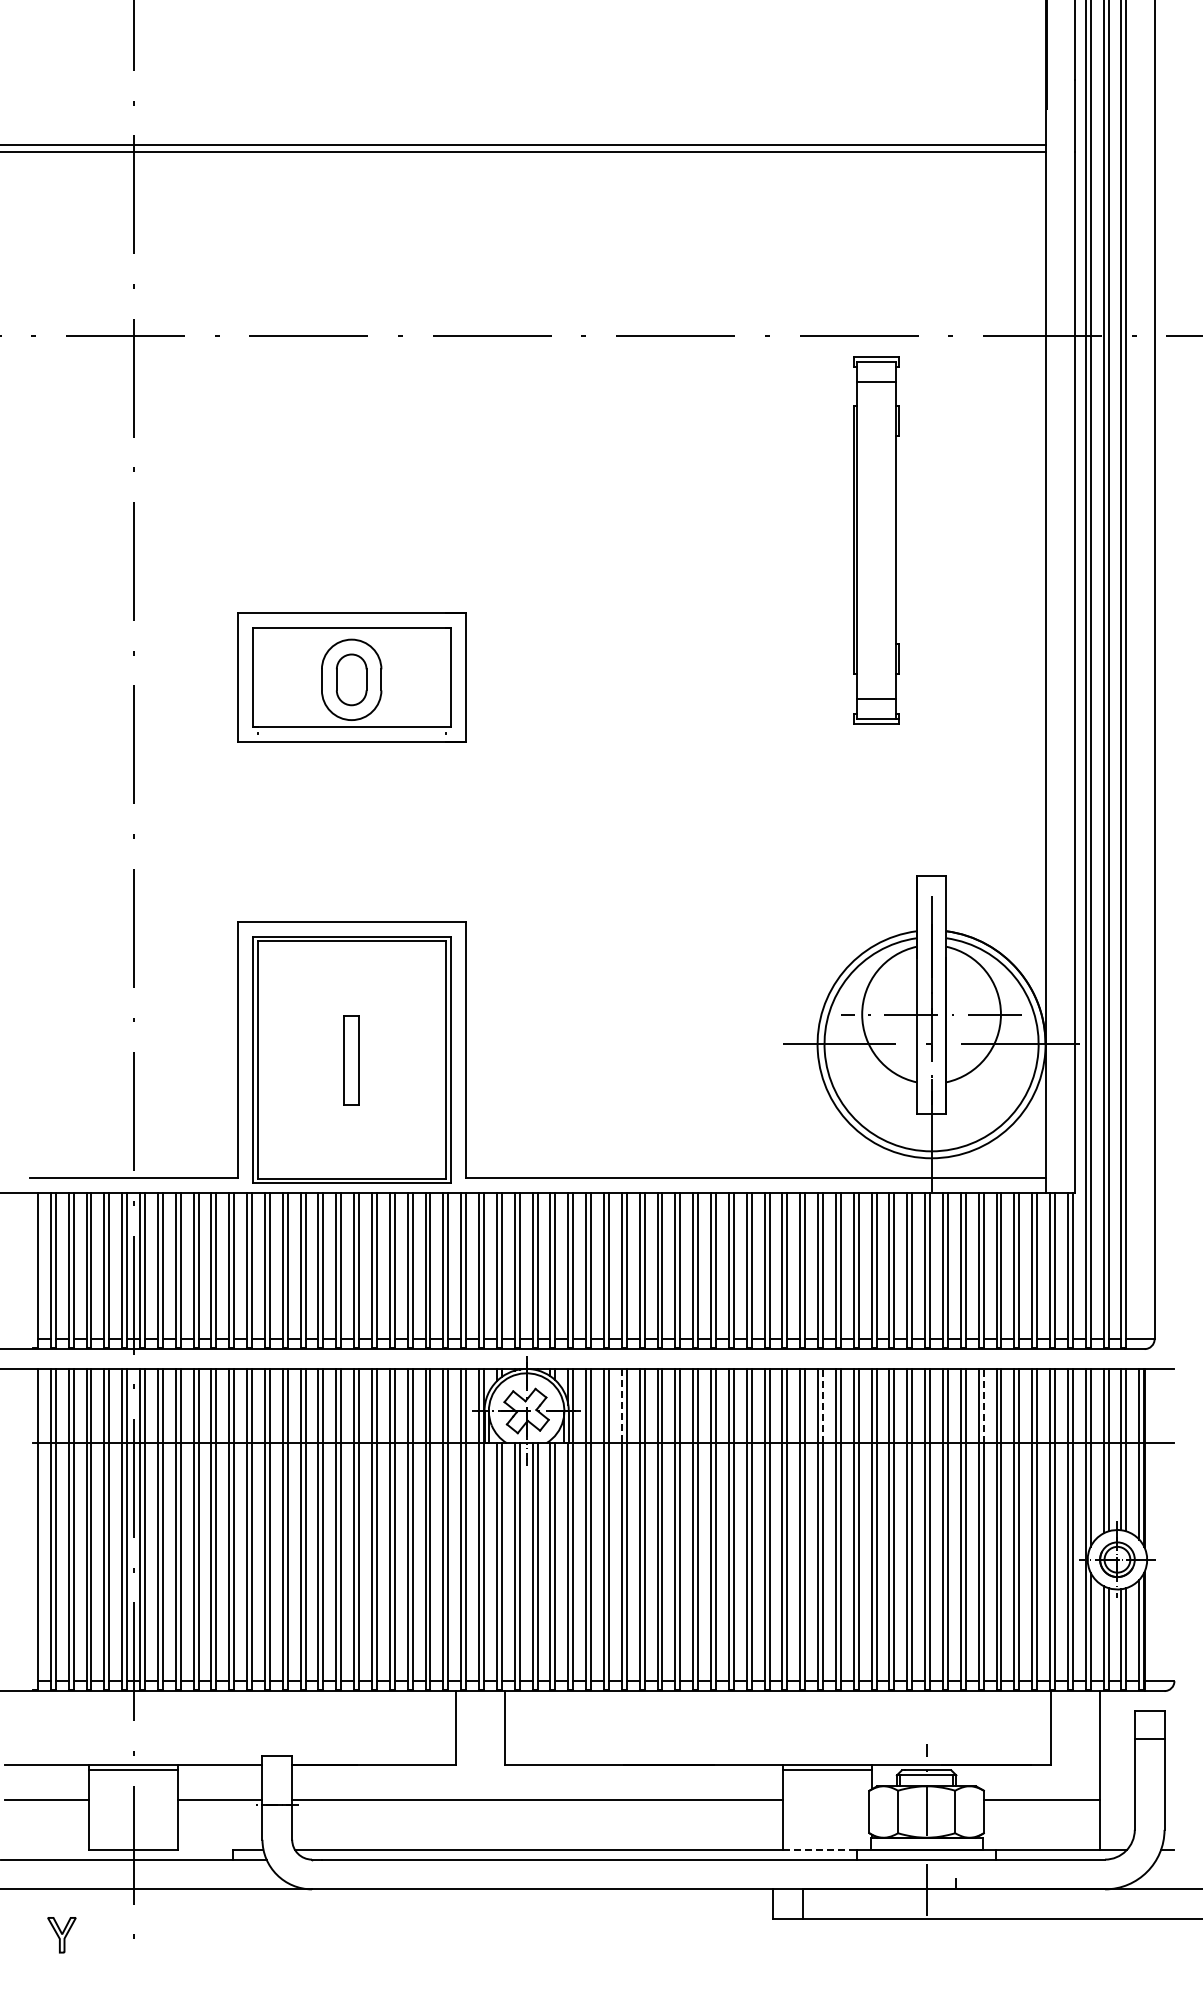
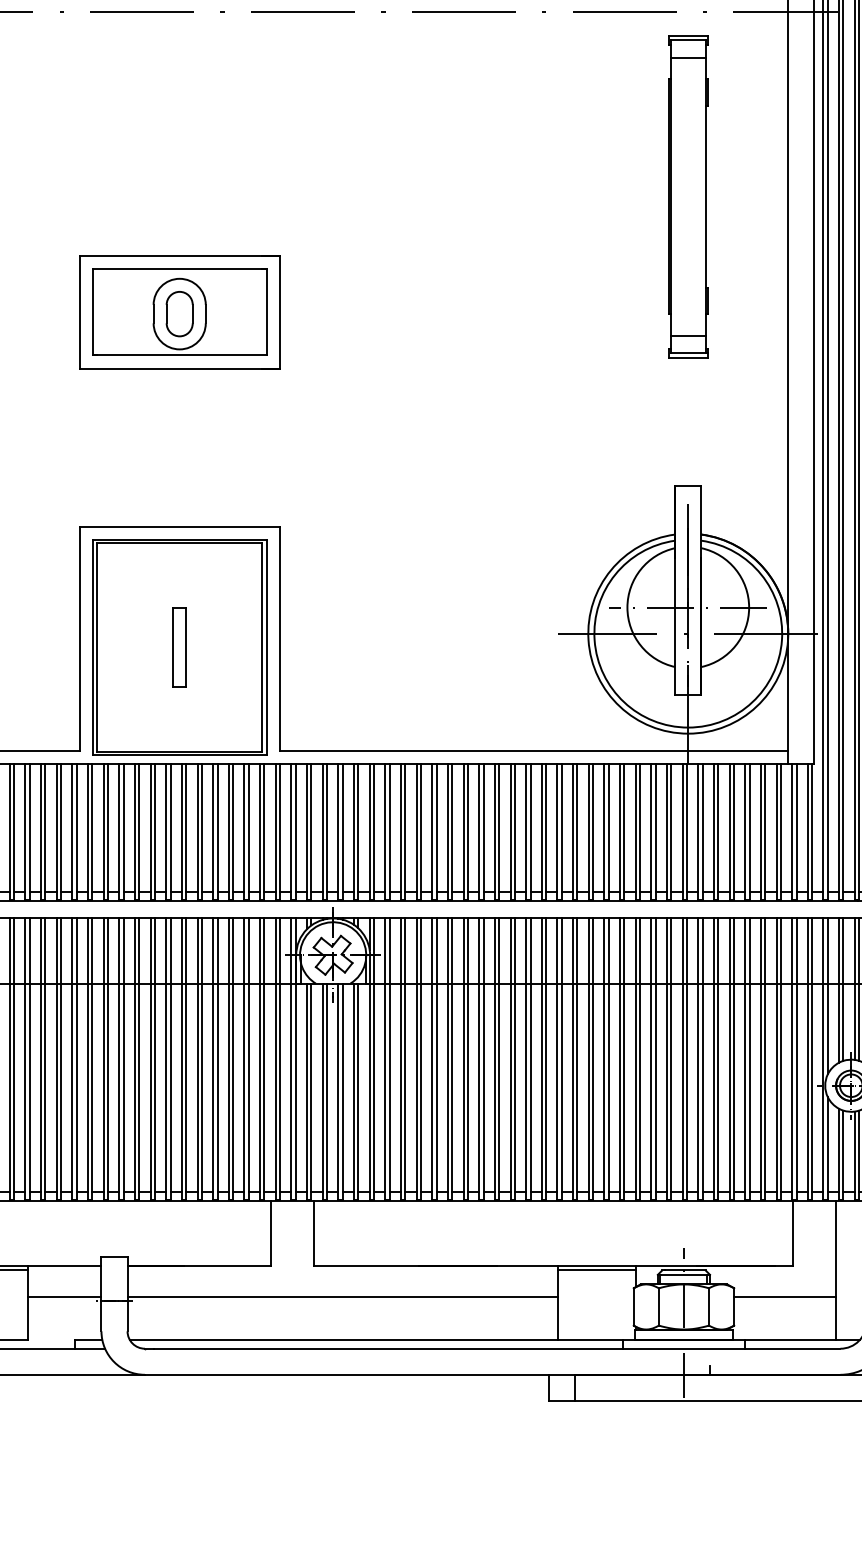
part: (876, 540) -> (688, 197), moved
line: (823, 1405) -> (593, 950), dashed -> solid
line: (983, 1405) -> (733, 950), dashed -> solid
line: (621, 1406) -> (416, 951), dashed -> solid
line: (820, 1849) -> (590, 1339), dashed -> solid

